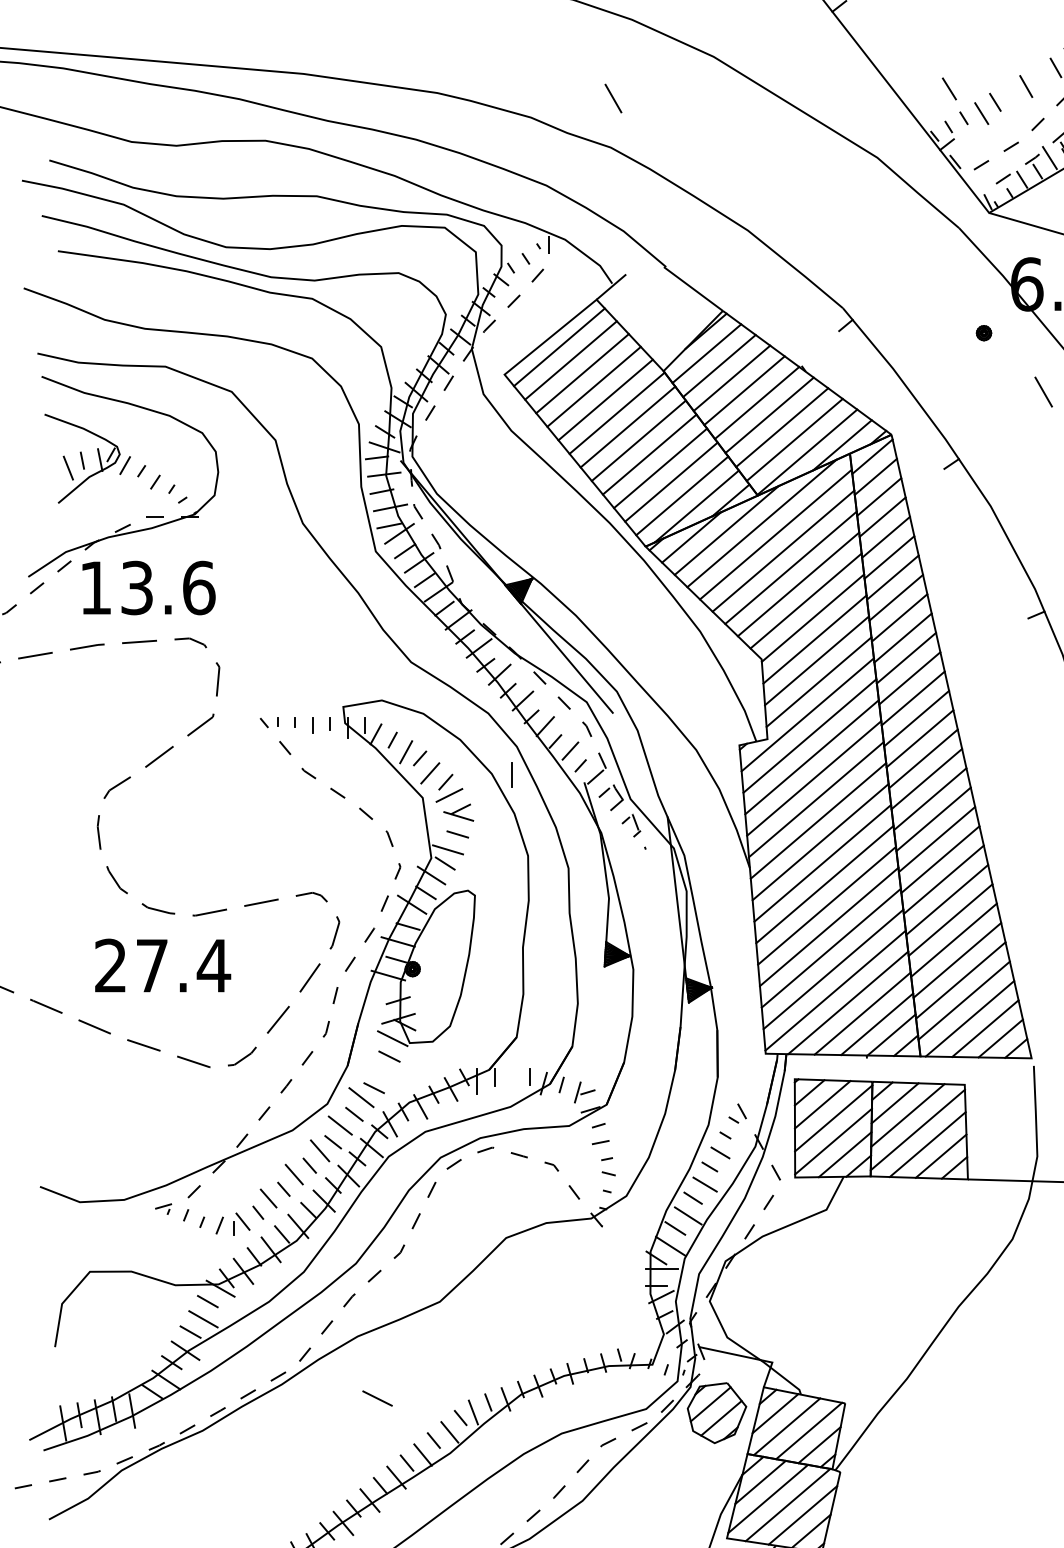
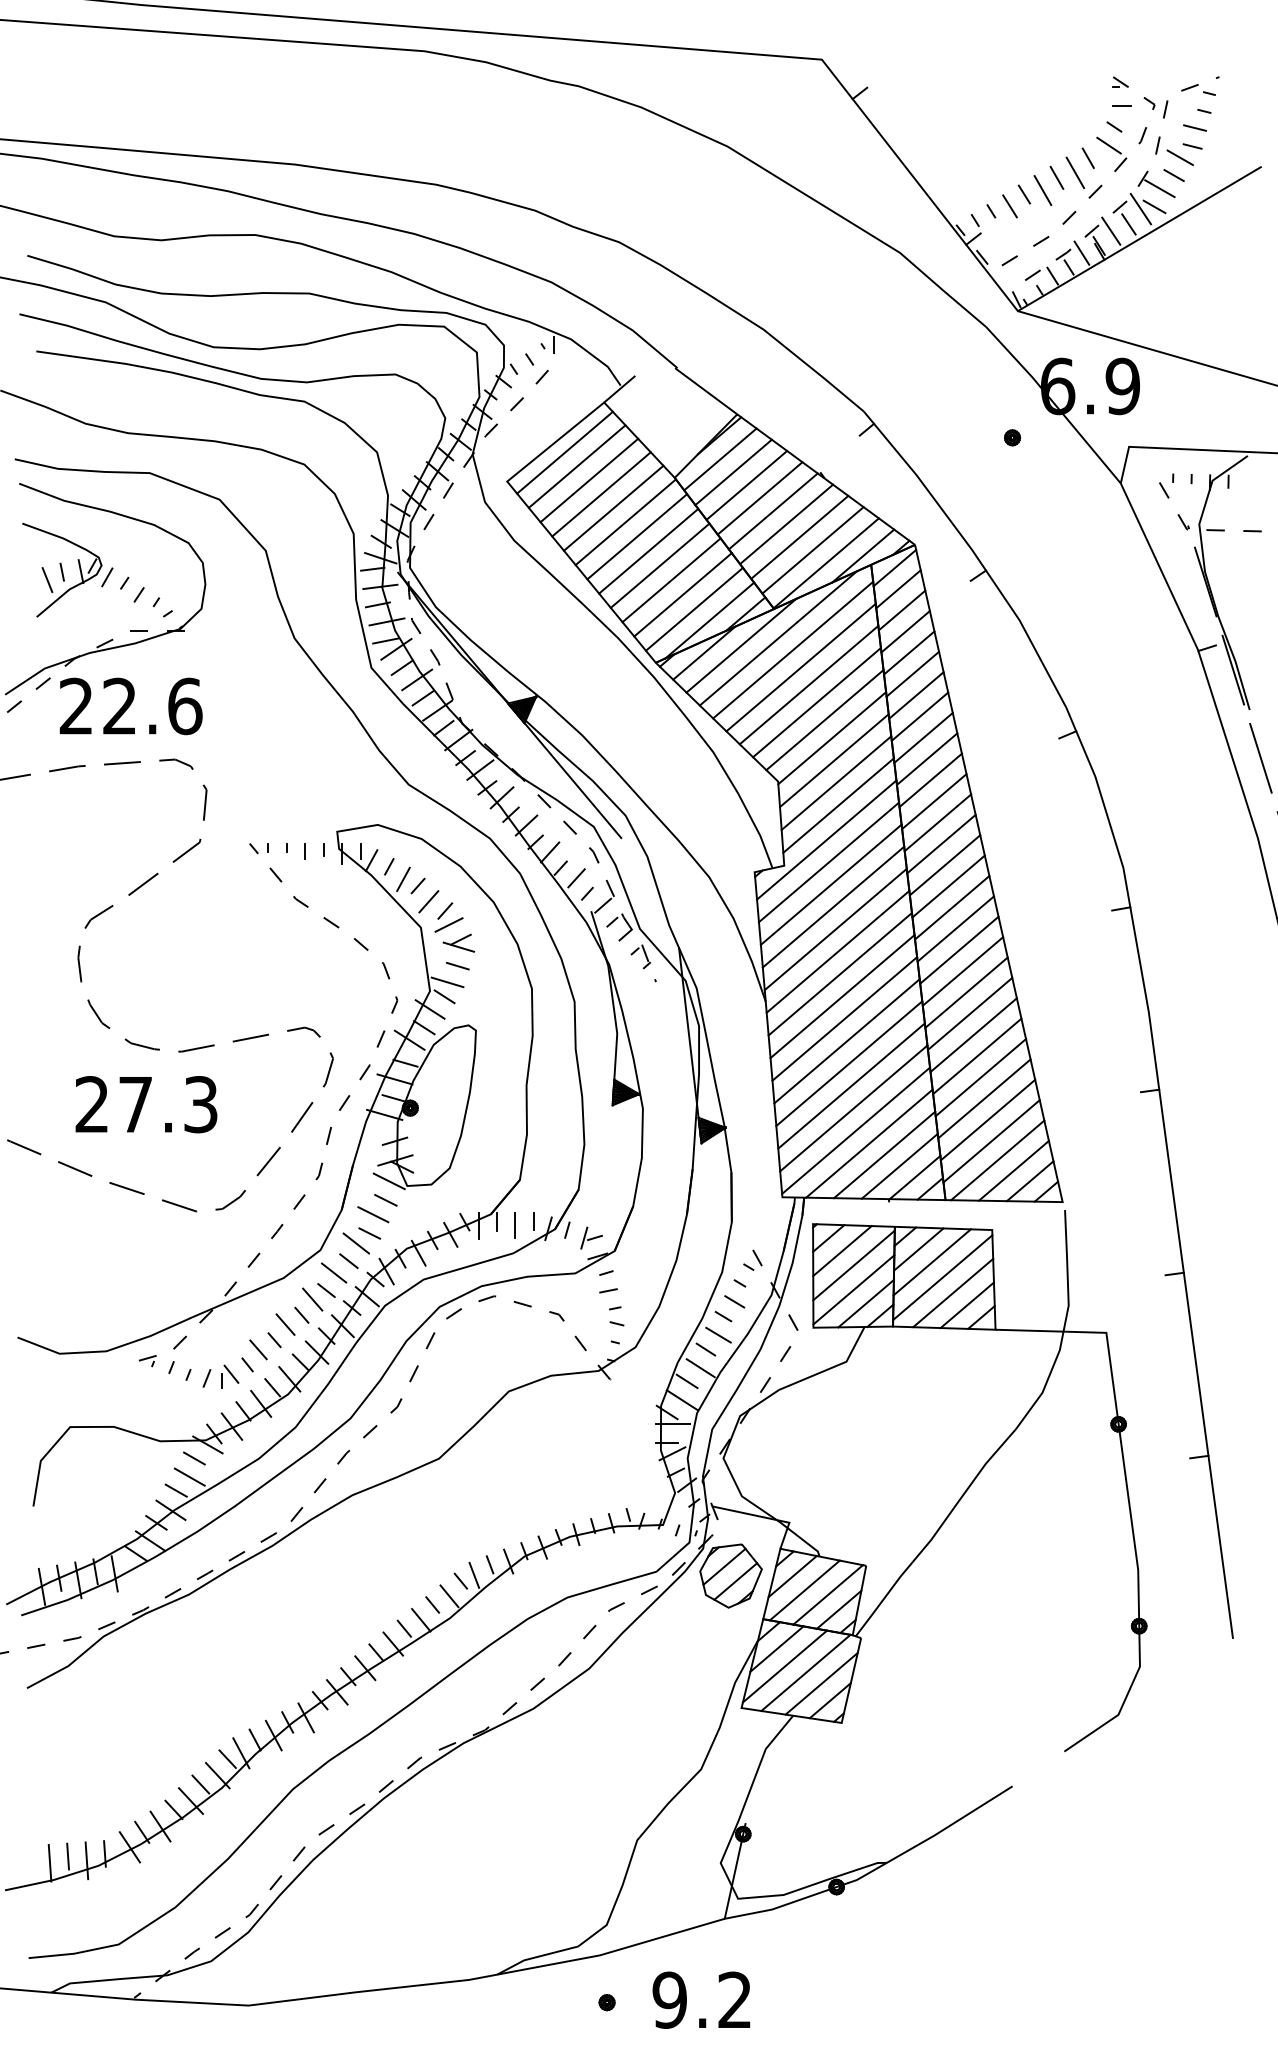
line: (948, 89) -> (975, 180), removed
line: (613, 98) -> (1042, 190), moved
line: (1043, 391) -> (1075, 172), moved
text: (115, 588) -> (97, 706), 13.6 -> 22.6
line: (511, 775) -> (514, 1225), moved
text: (213, 965) -> (200, 1104), 27.4 -> 27.3
line: (377, 1398) -> (373, 1214), moved

